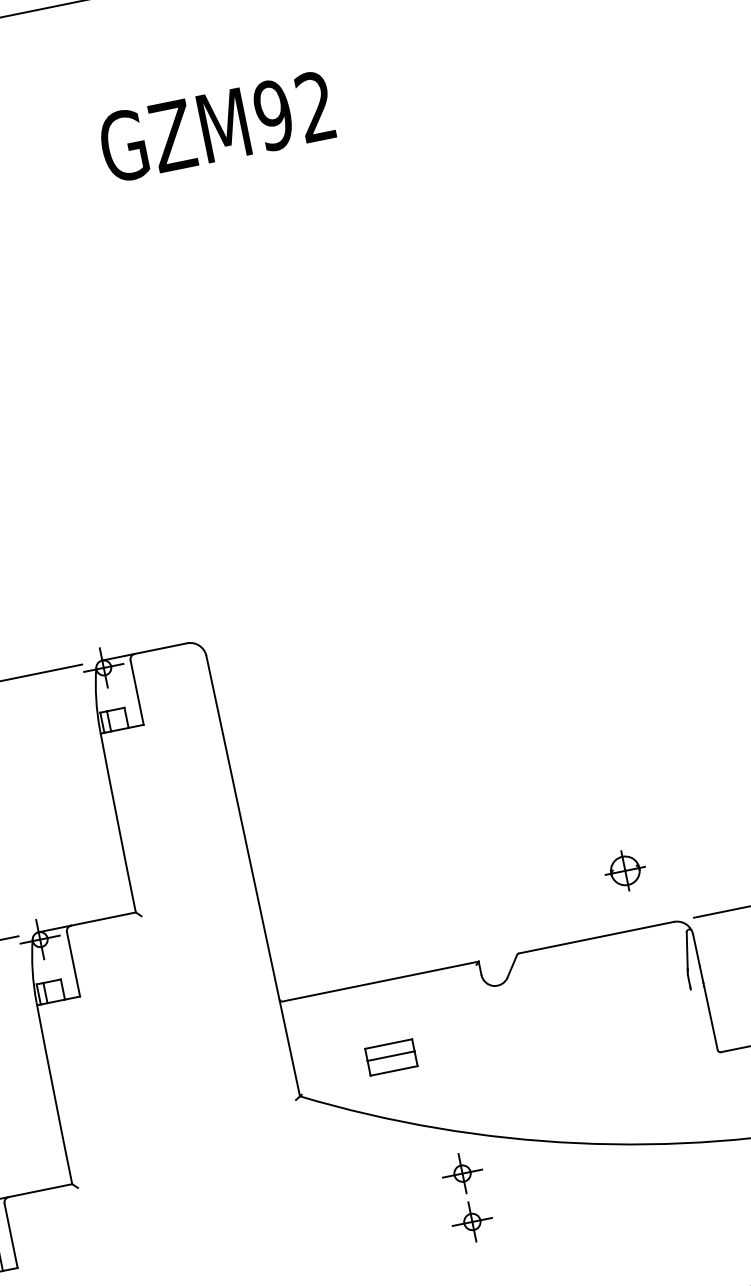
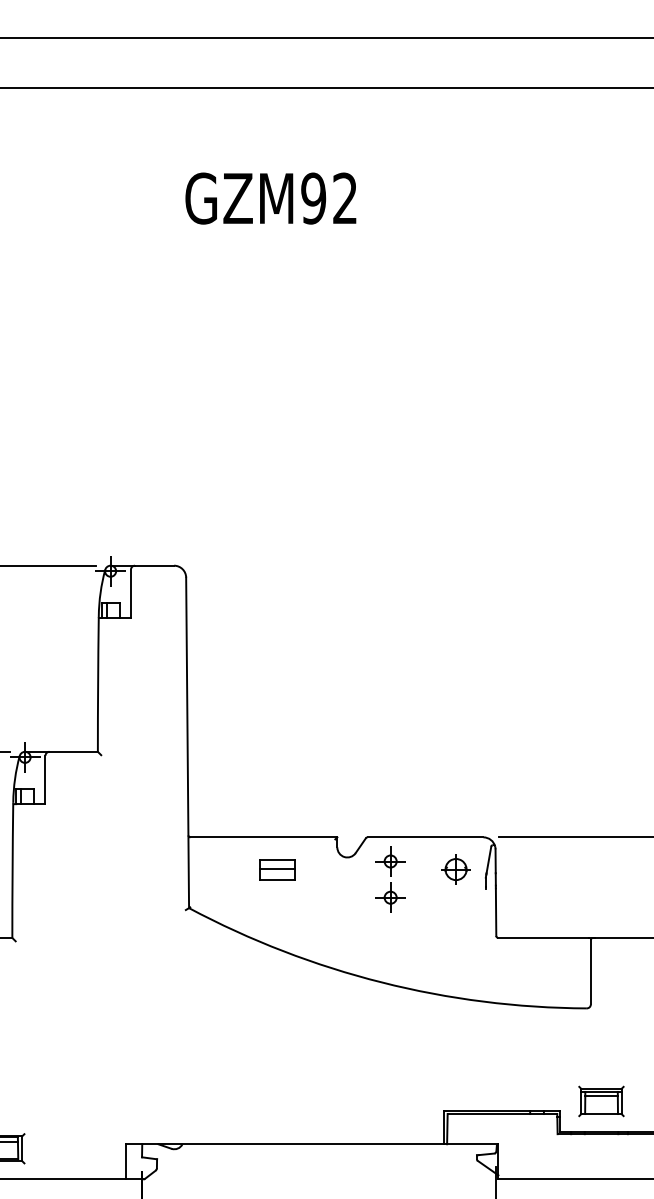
part: (624, 870) -> (455, 869), moved
part: (391, 1057) -> (277, 869), moved
part: (467, 1197) -> (390, 879), moved

